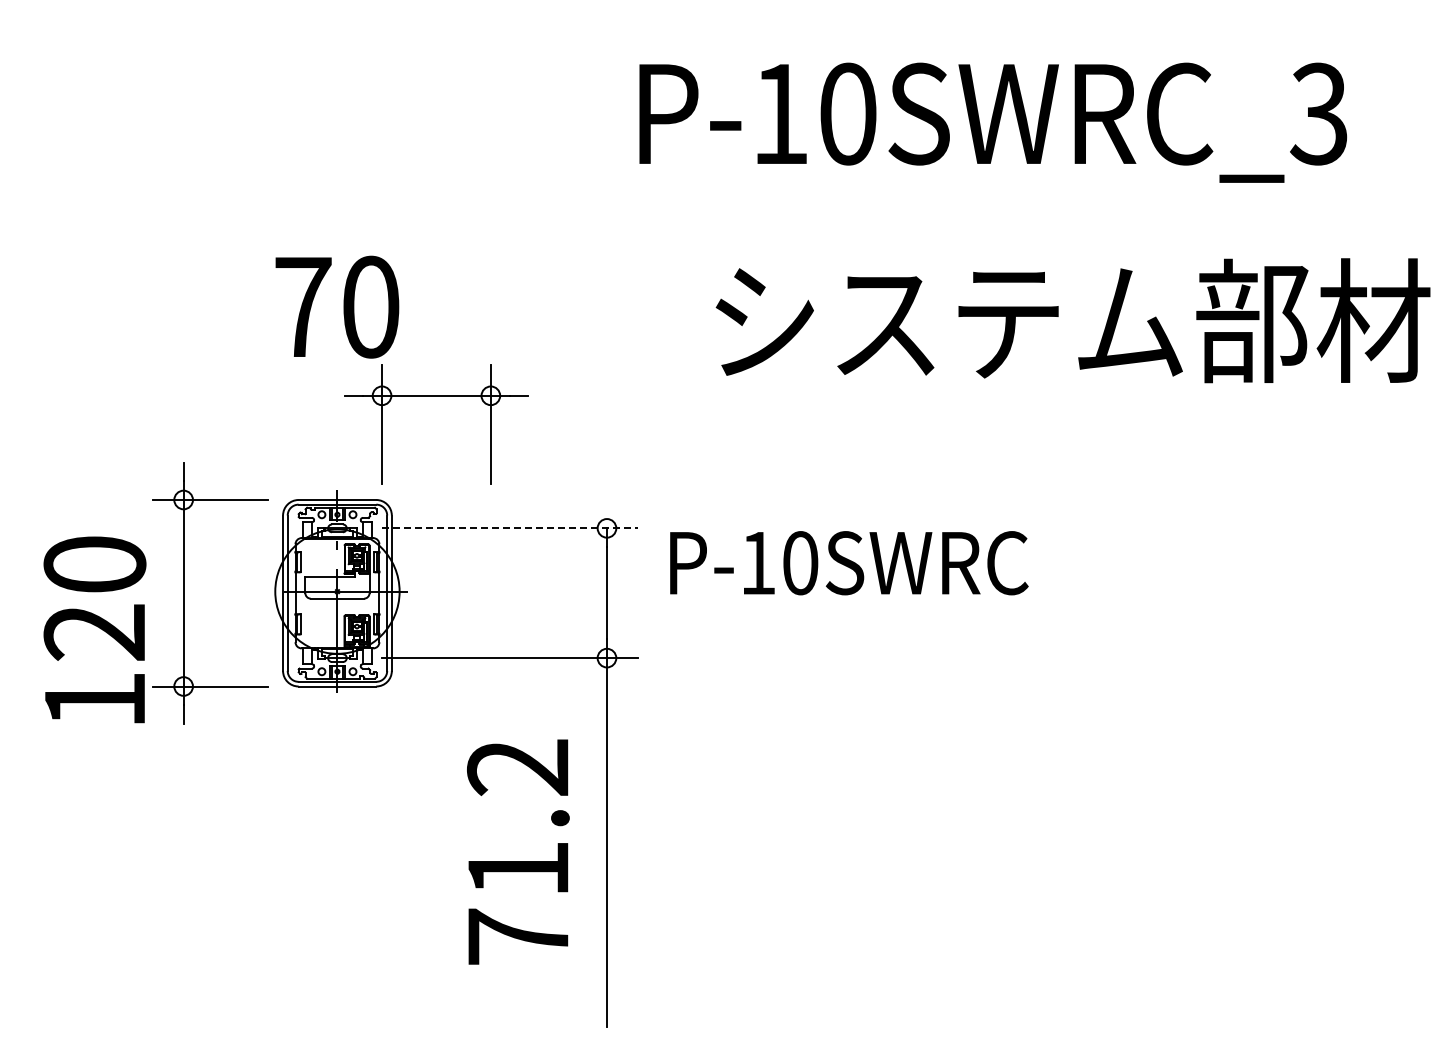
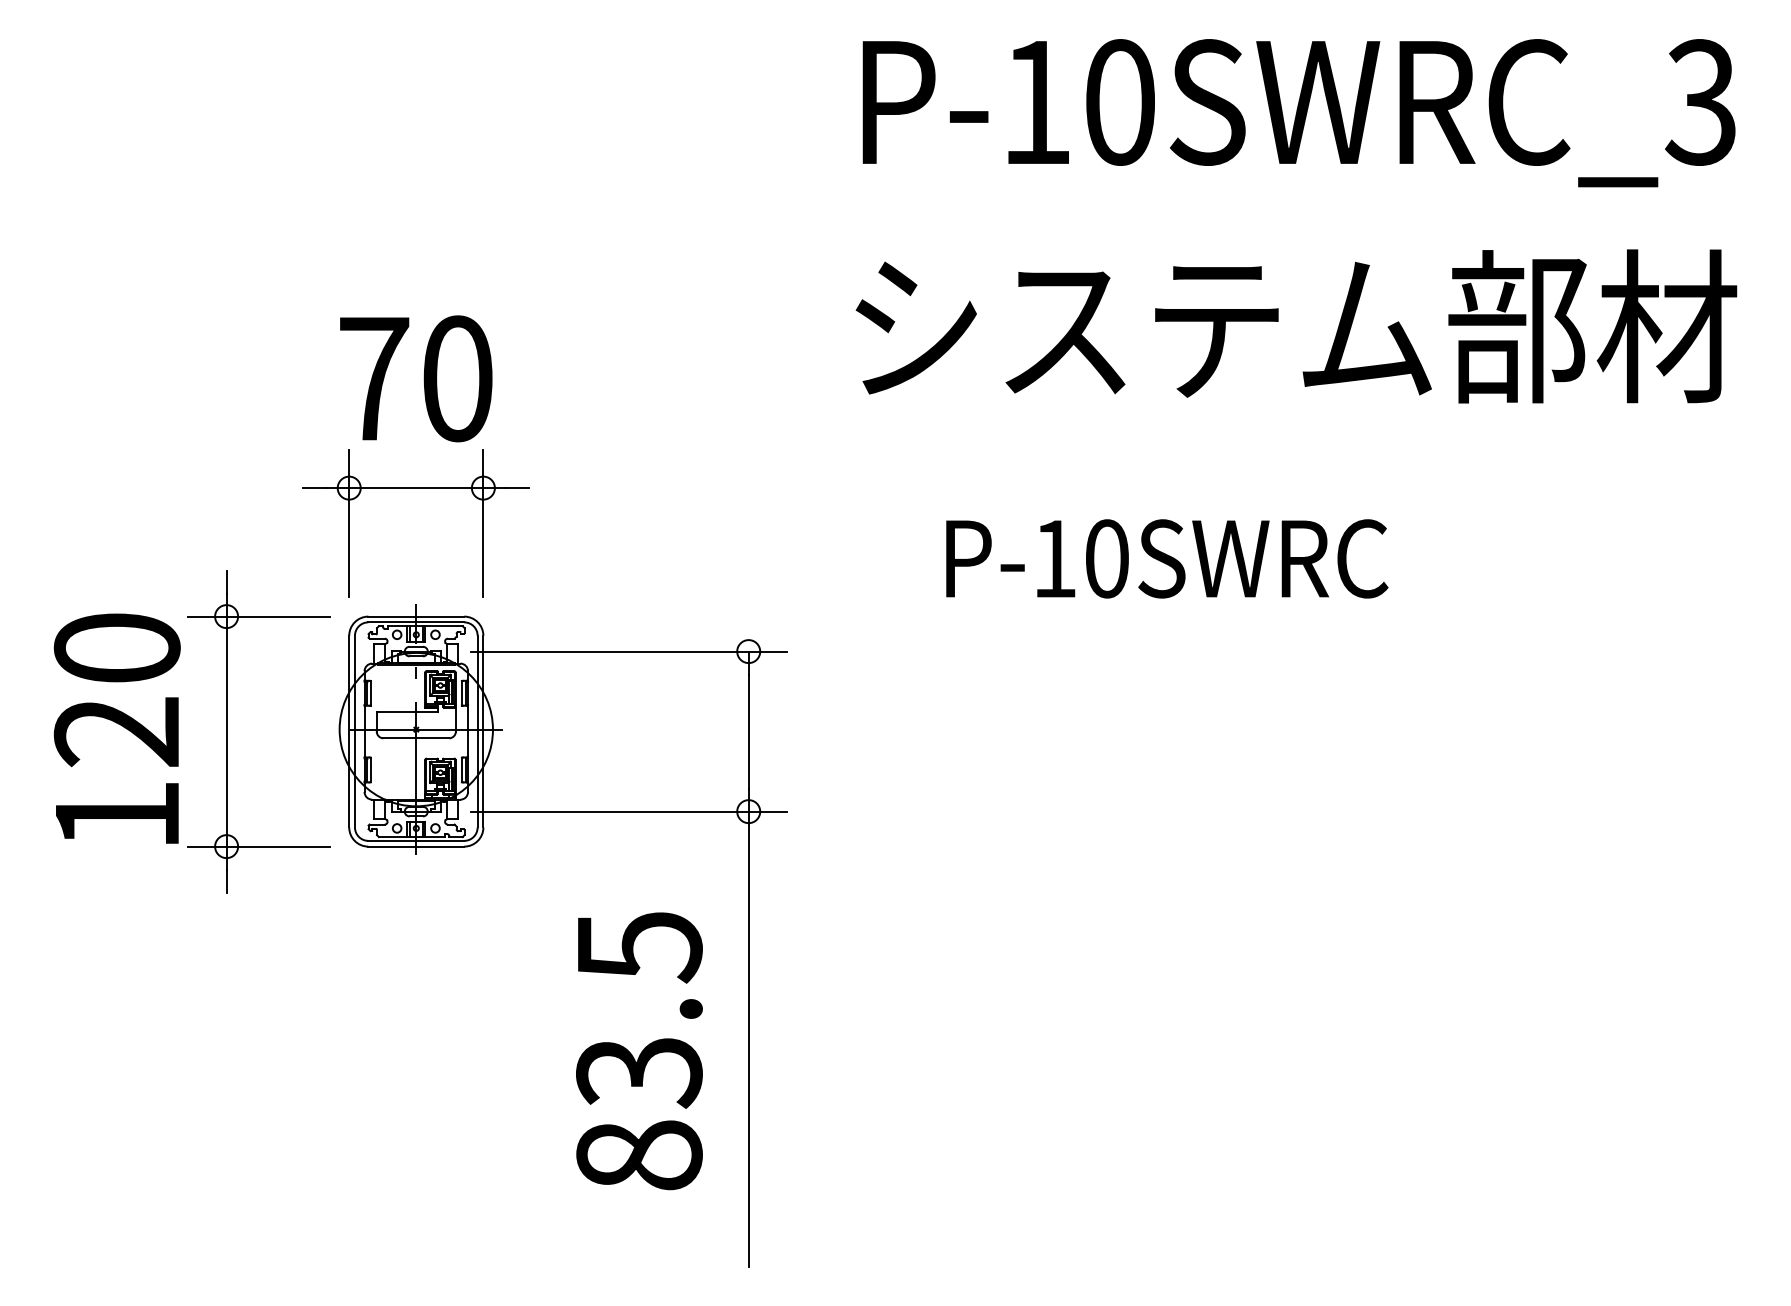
text: (993, 122) -> (1299, 112), moved
text: (1072, 320) -> (1295, 326), moved
part: (436, 396) -> (416, 488), moved
line: (510, 528) -> (629, 651), dashed -> solid
text: (849, 563) -> (1167, 559), moved
text: (94, 629) -> (116, 728), moved
text: (518, 851) -> (639, 1050), 71.2 -> 83.5

